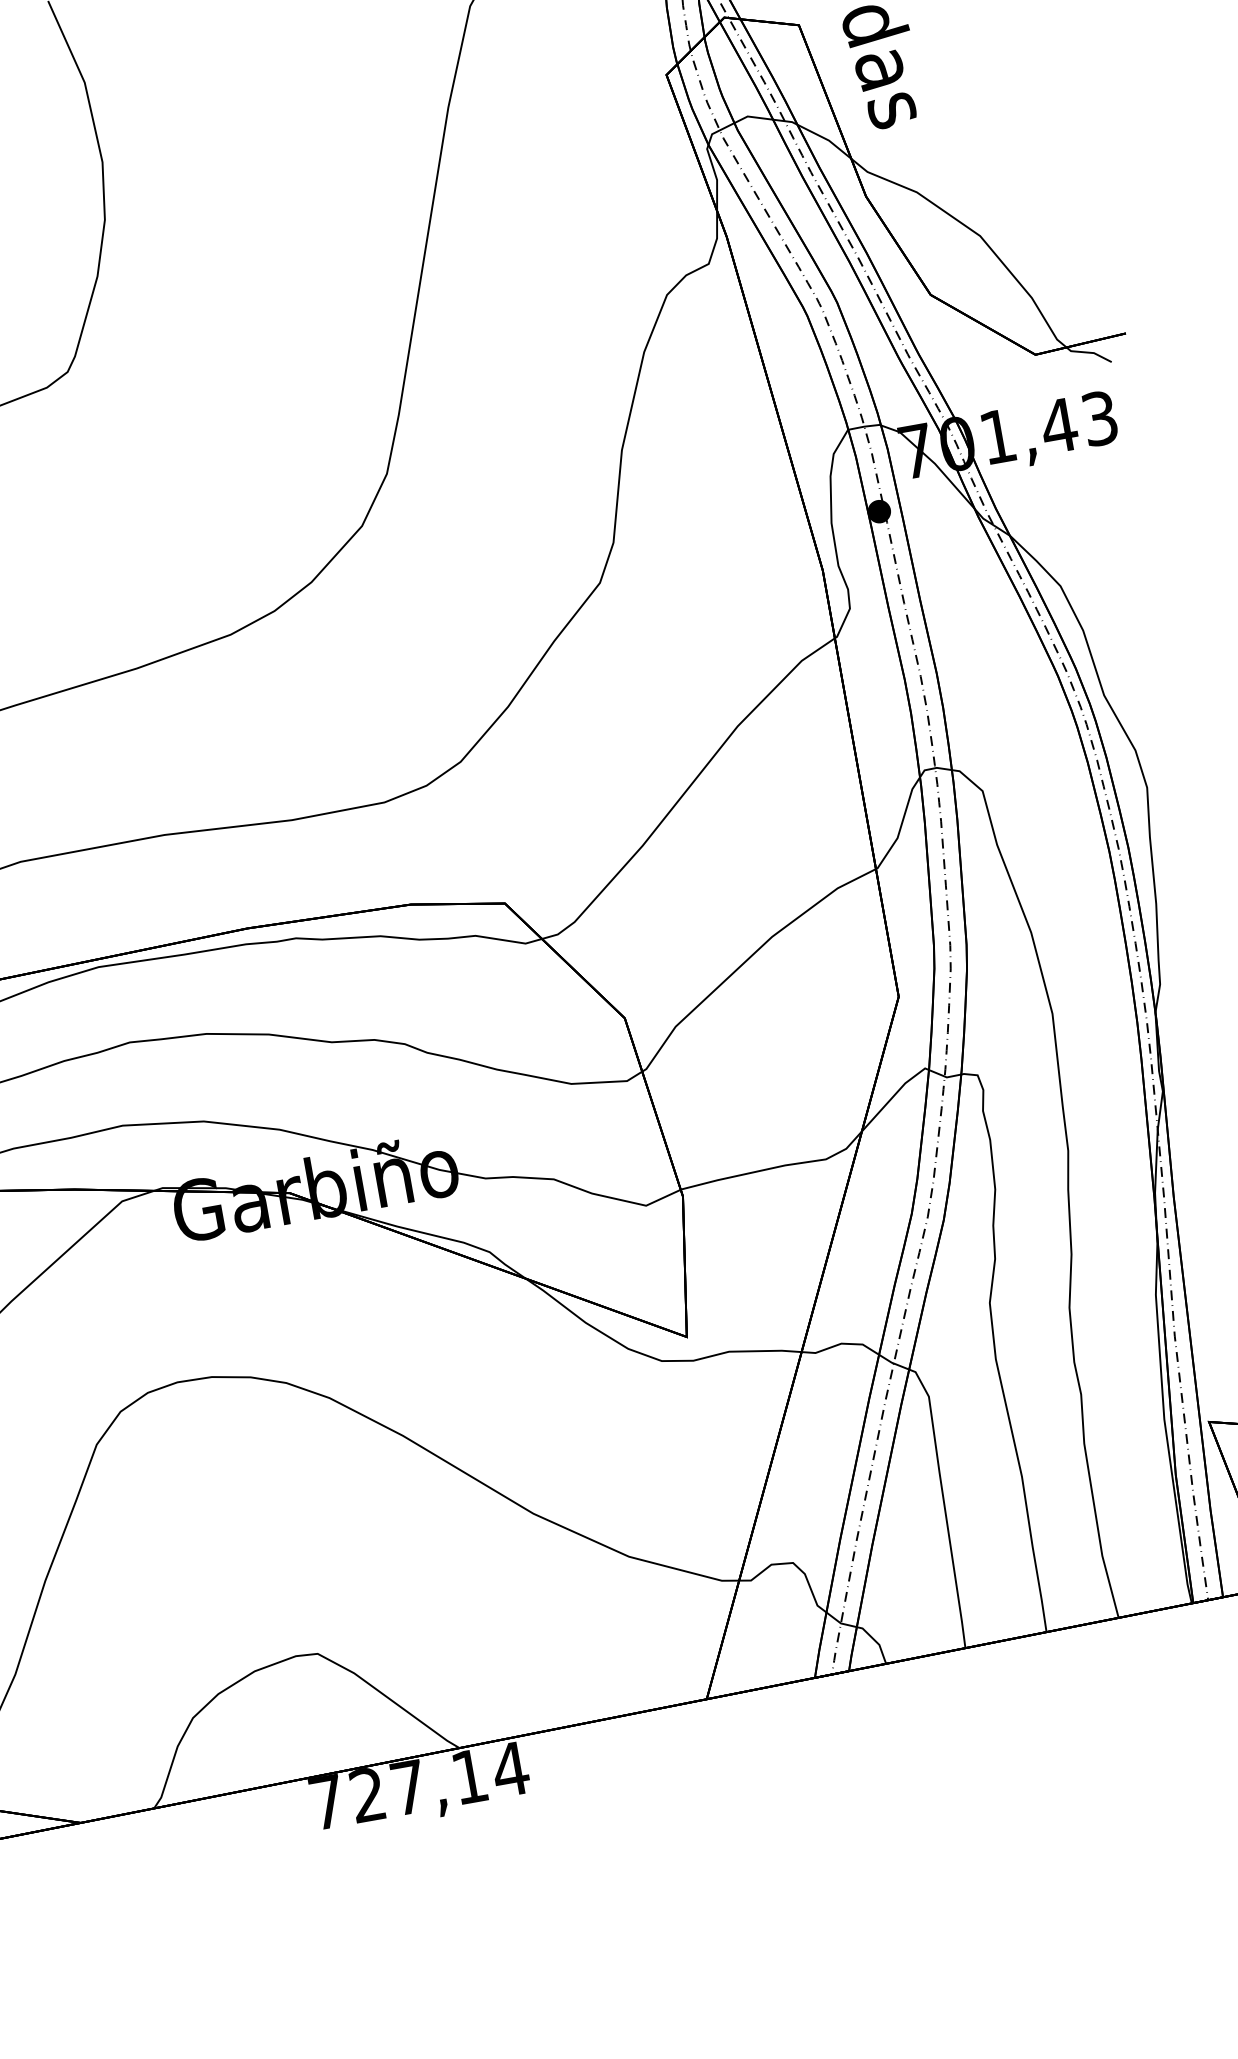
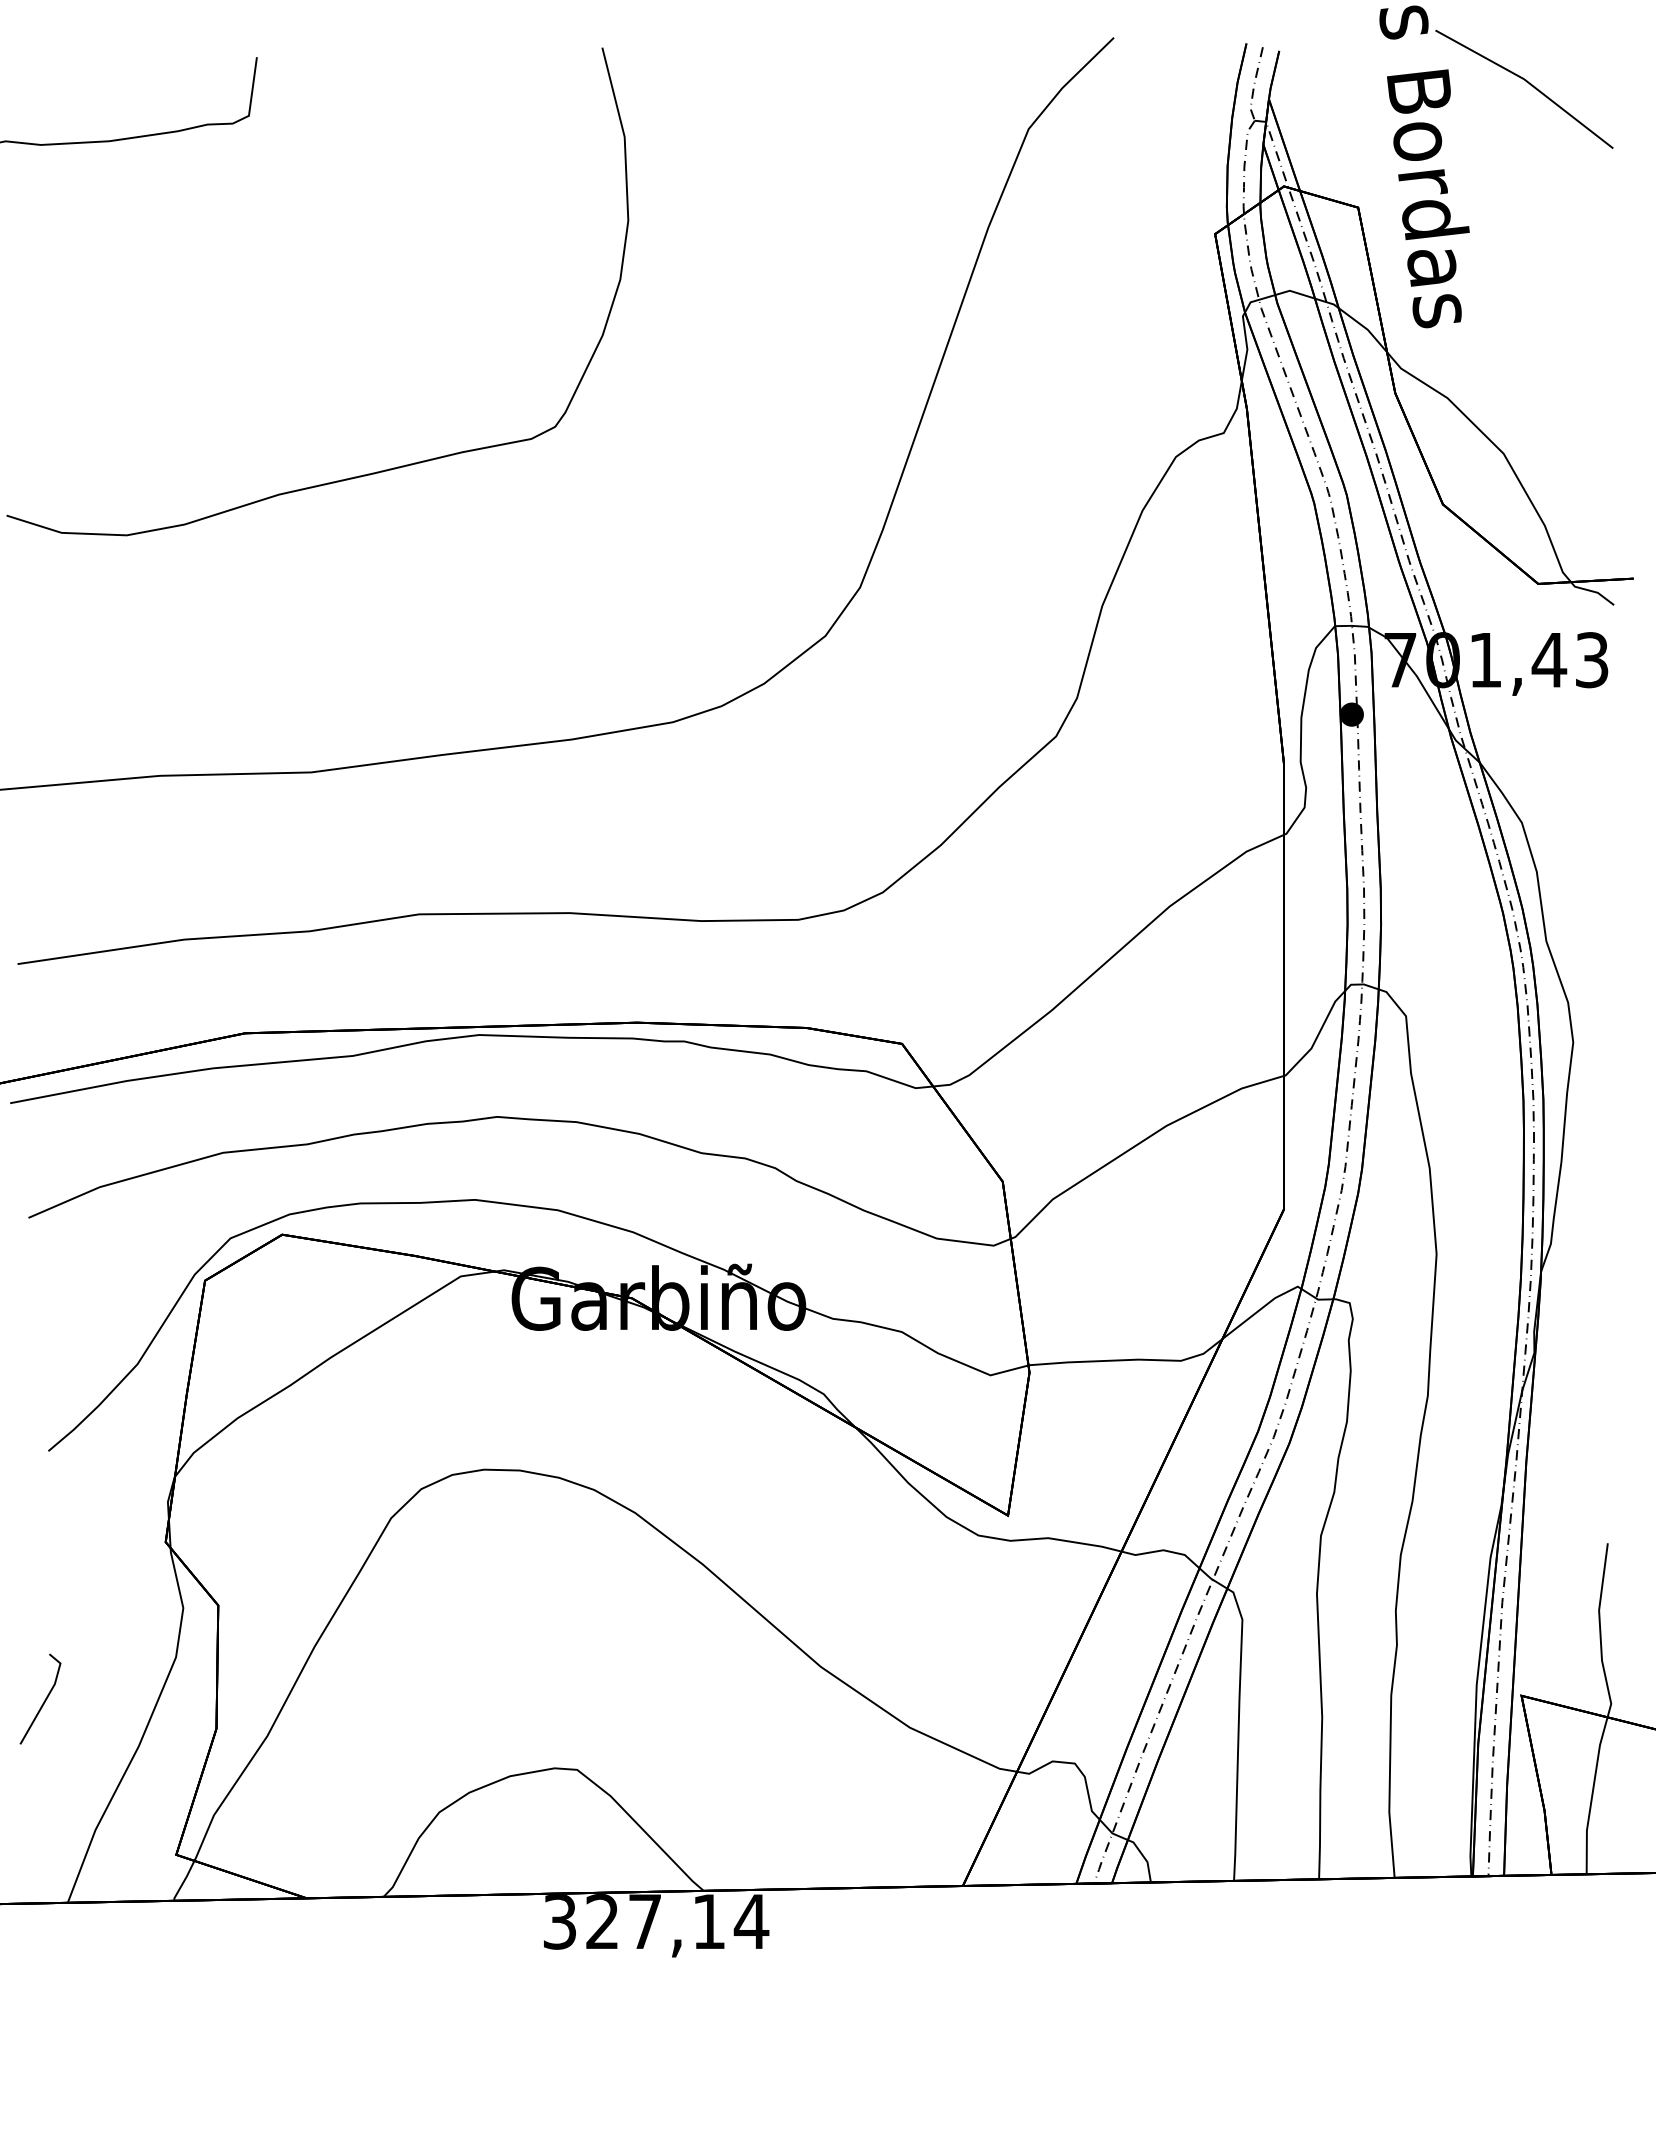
text: (326, 1802) -> (559, 1922), 727,14 -> 327,14

